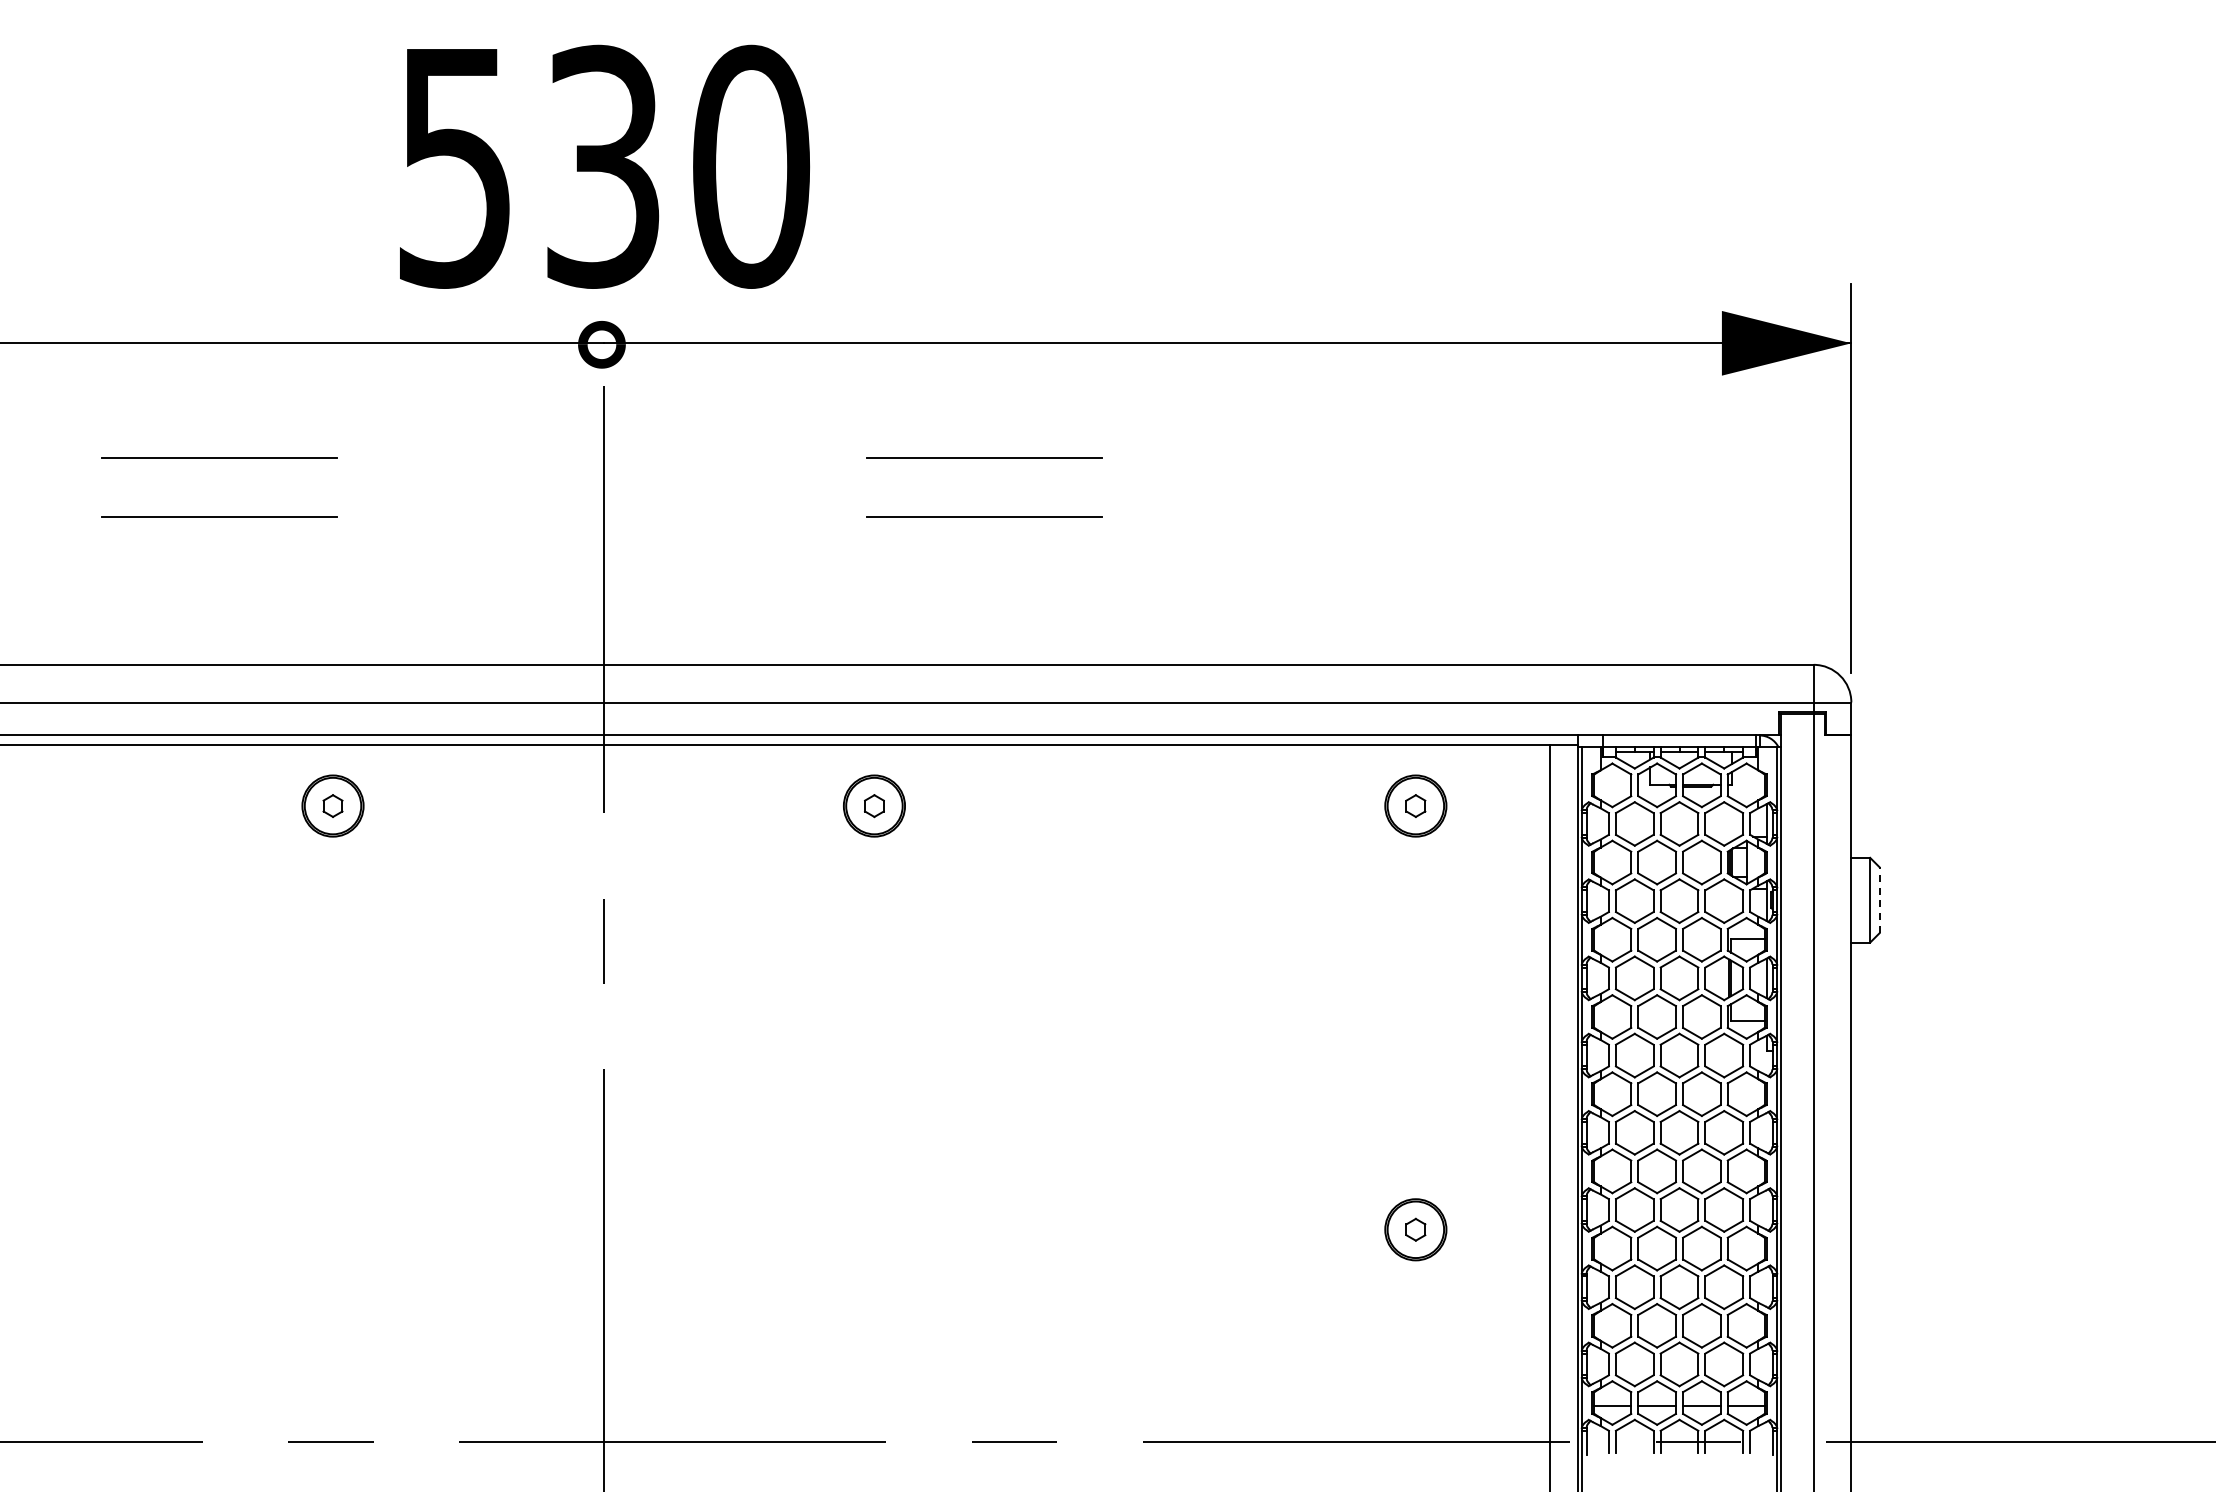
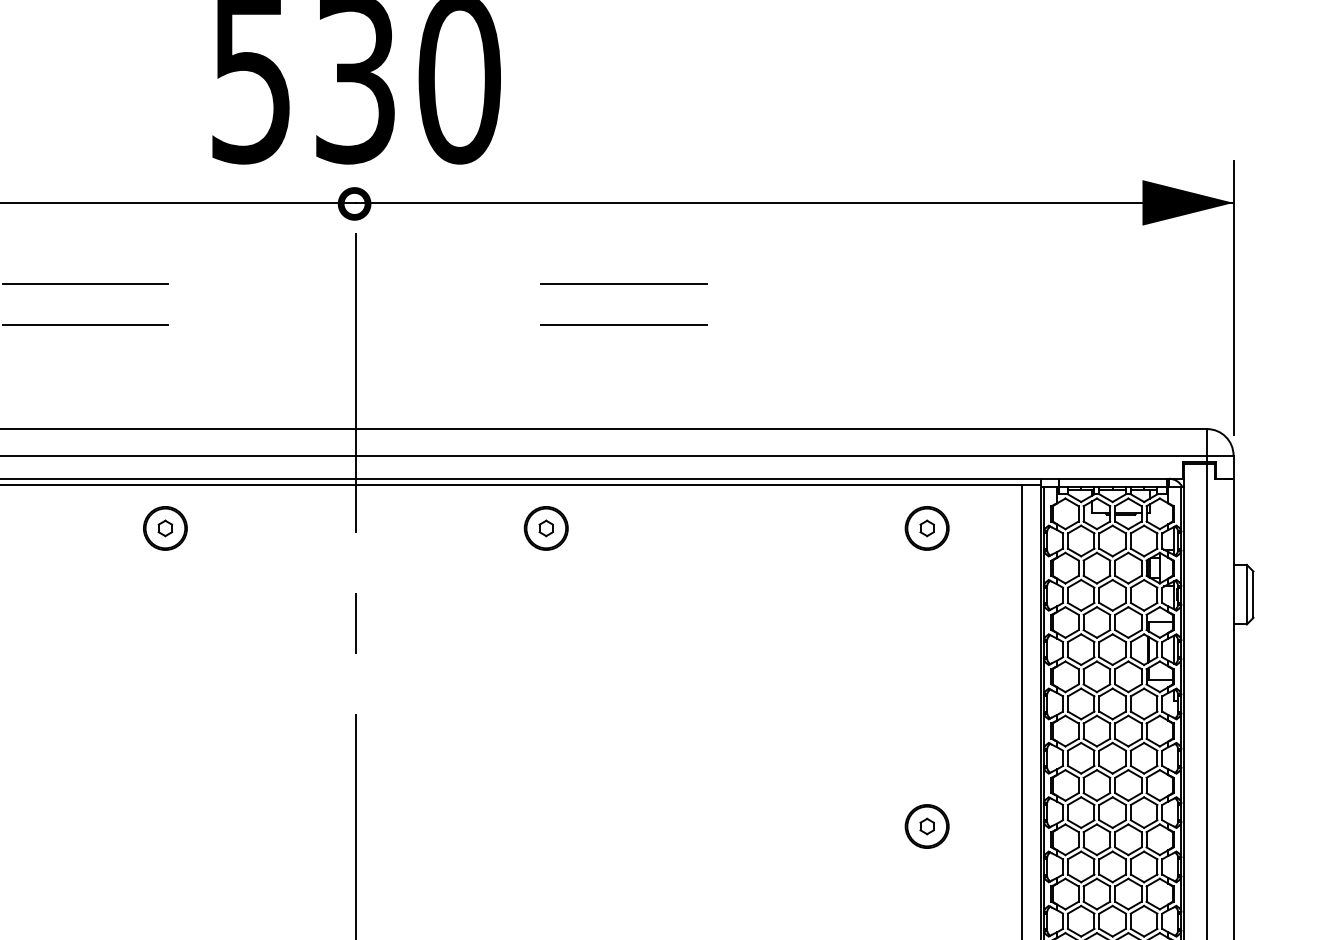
line: (1879, 900) -> (1253, 594), dashed -> solid

